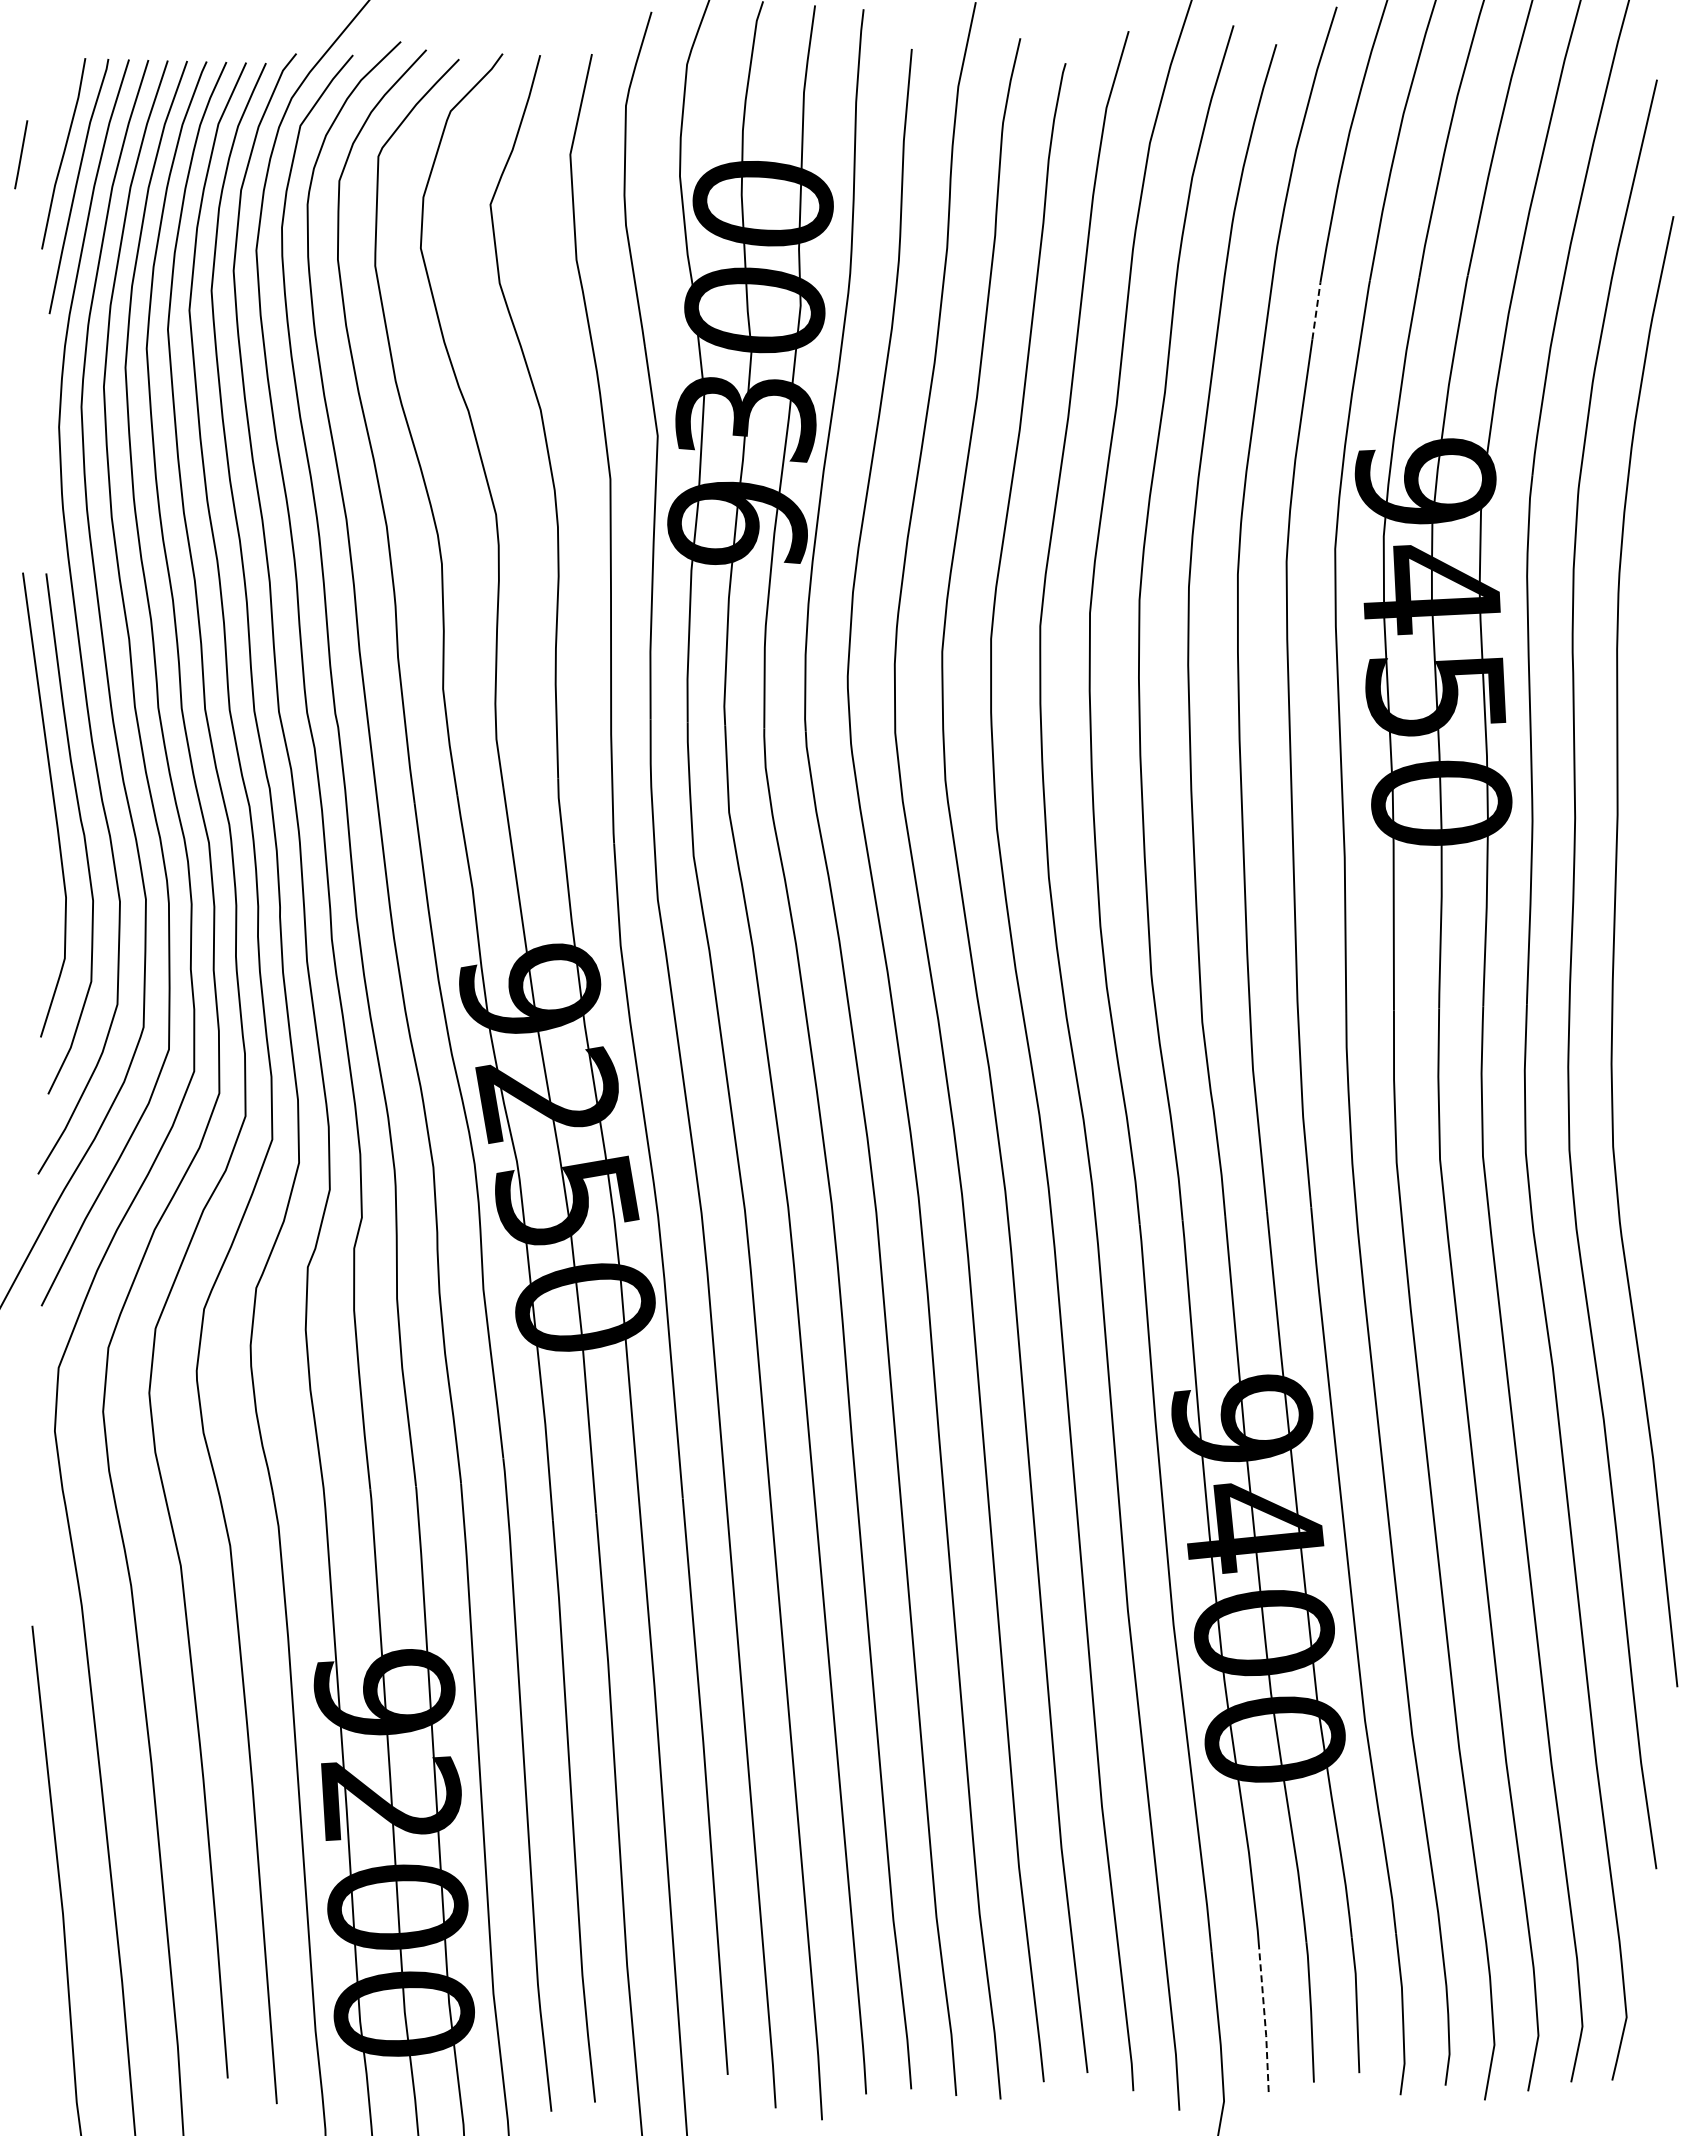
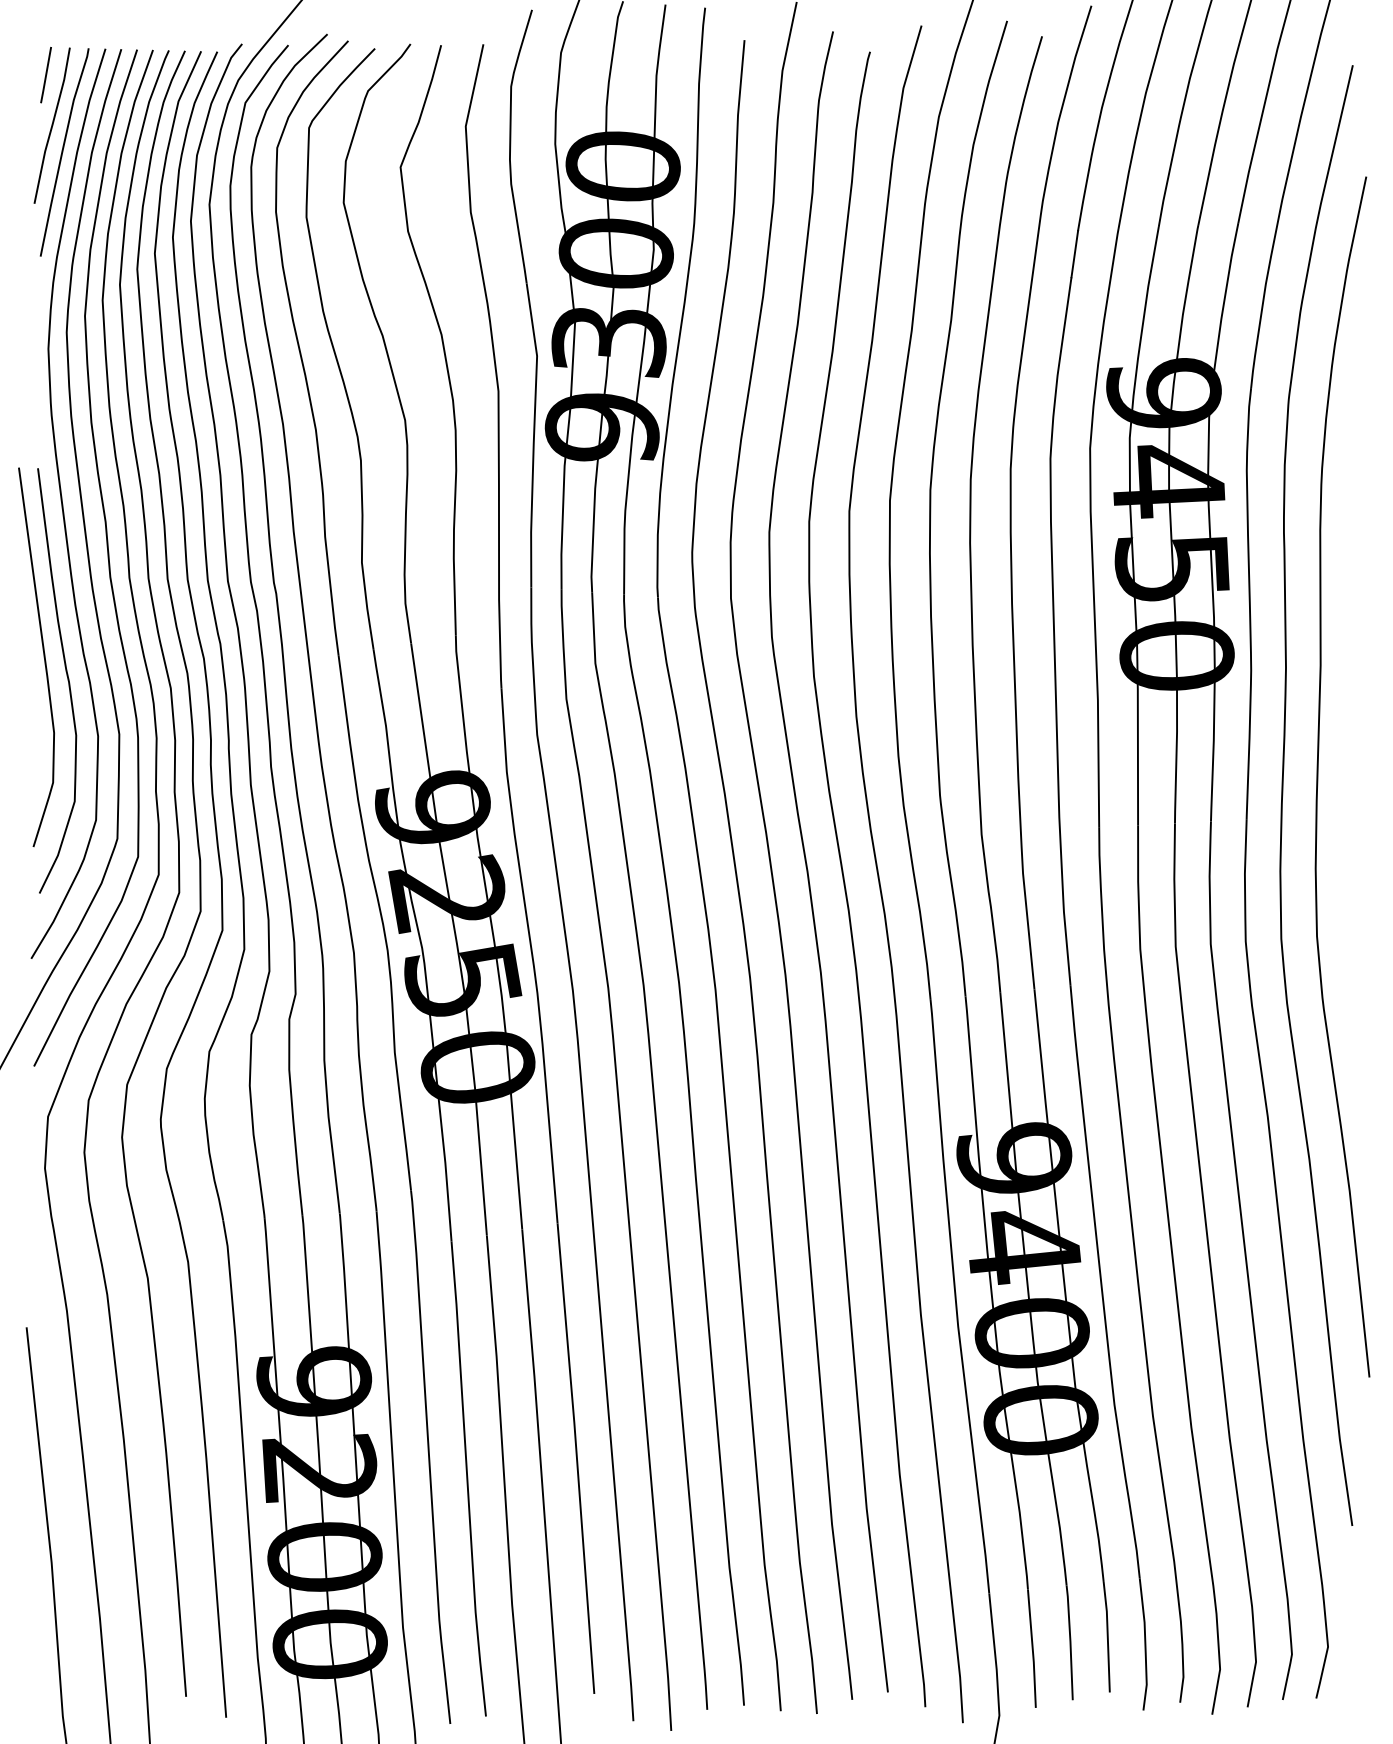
line: (21, 154) -> (46, 74), moved
line: (1316, 311) -> (1074, 254), dashed -> solid
line: (1264, 2020) -> (1032, 1649), dashed -> solid

